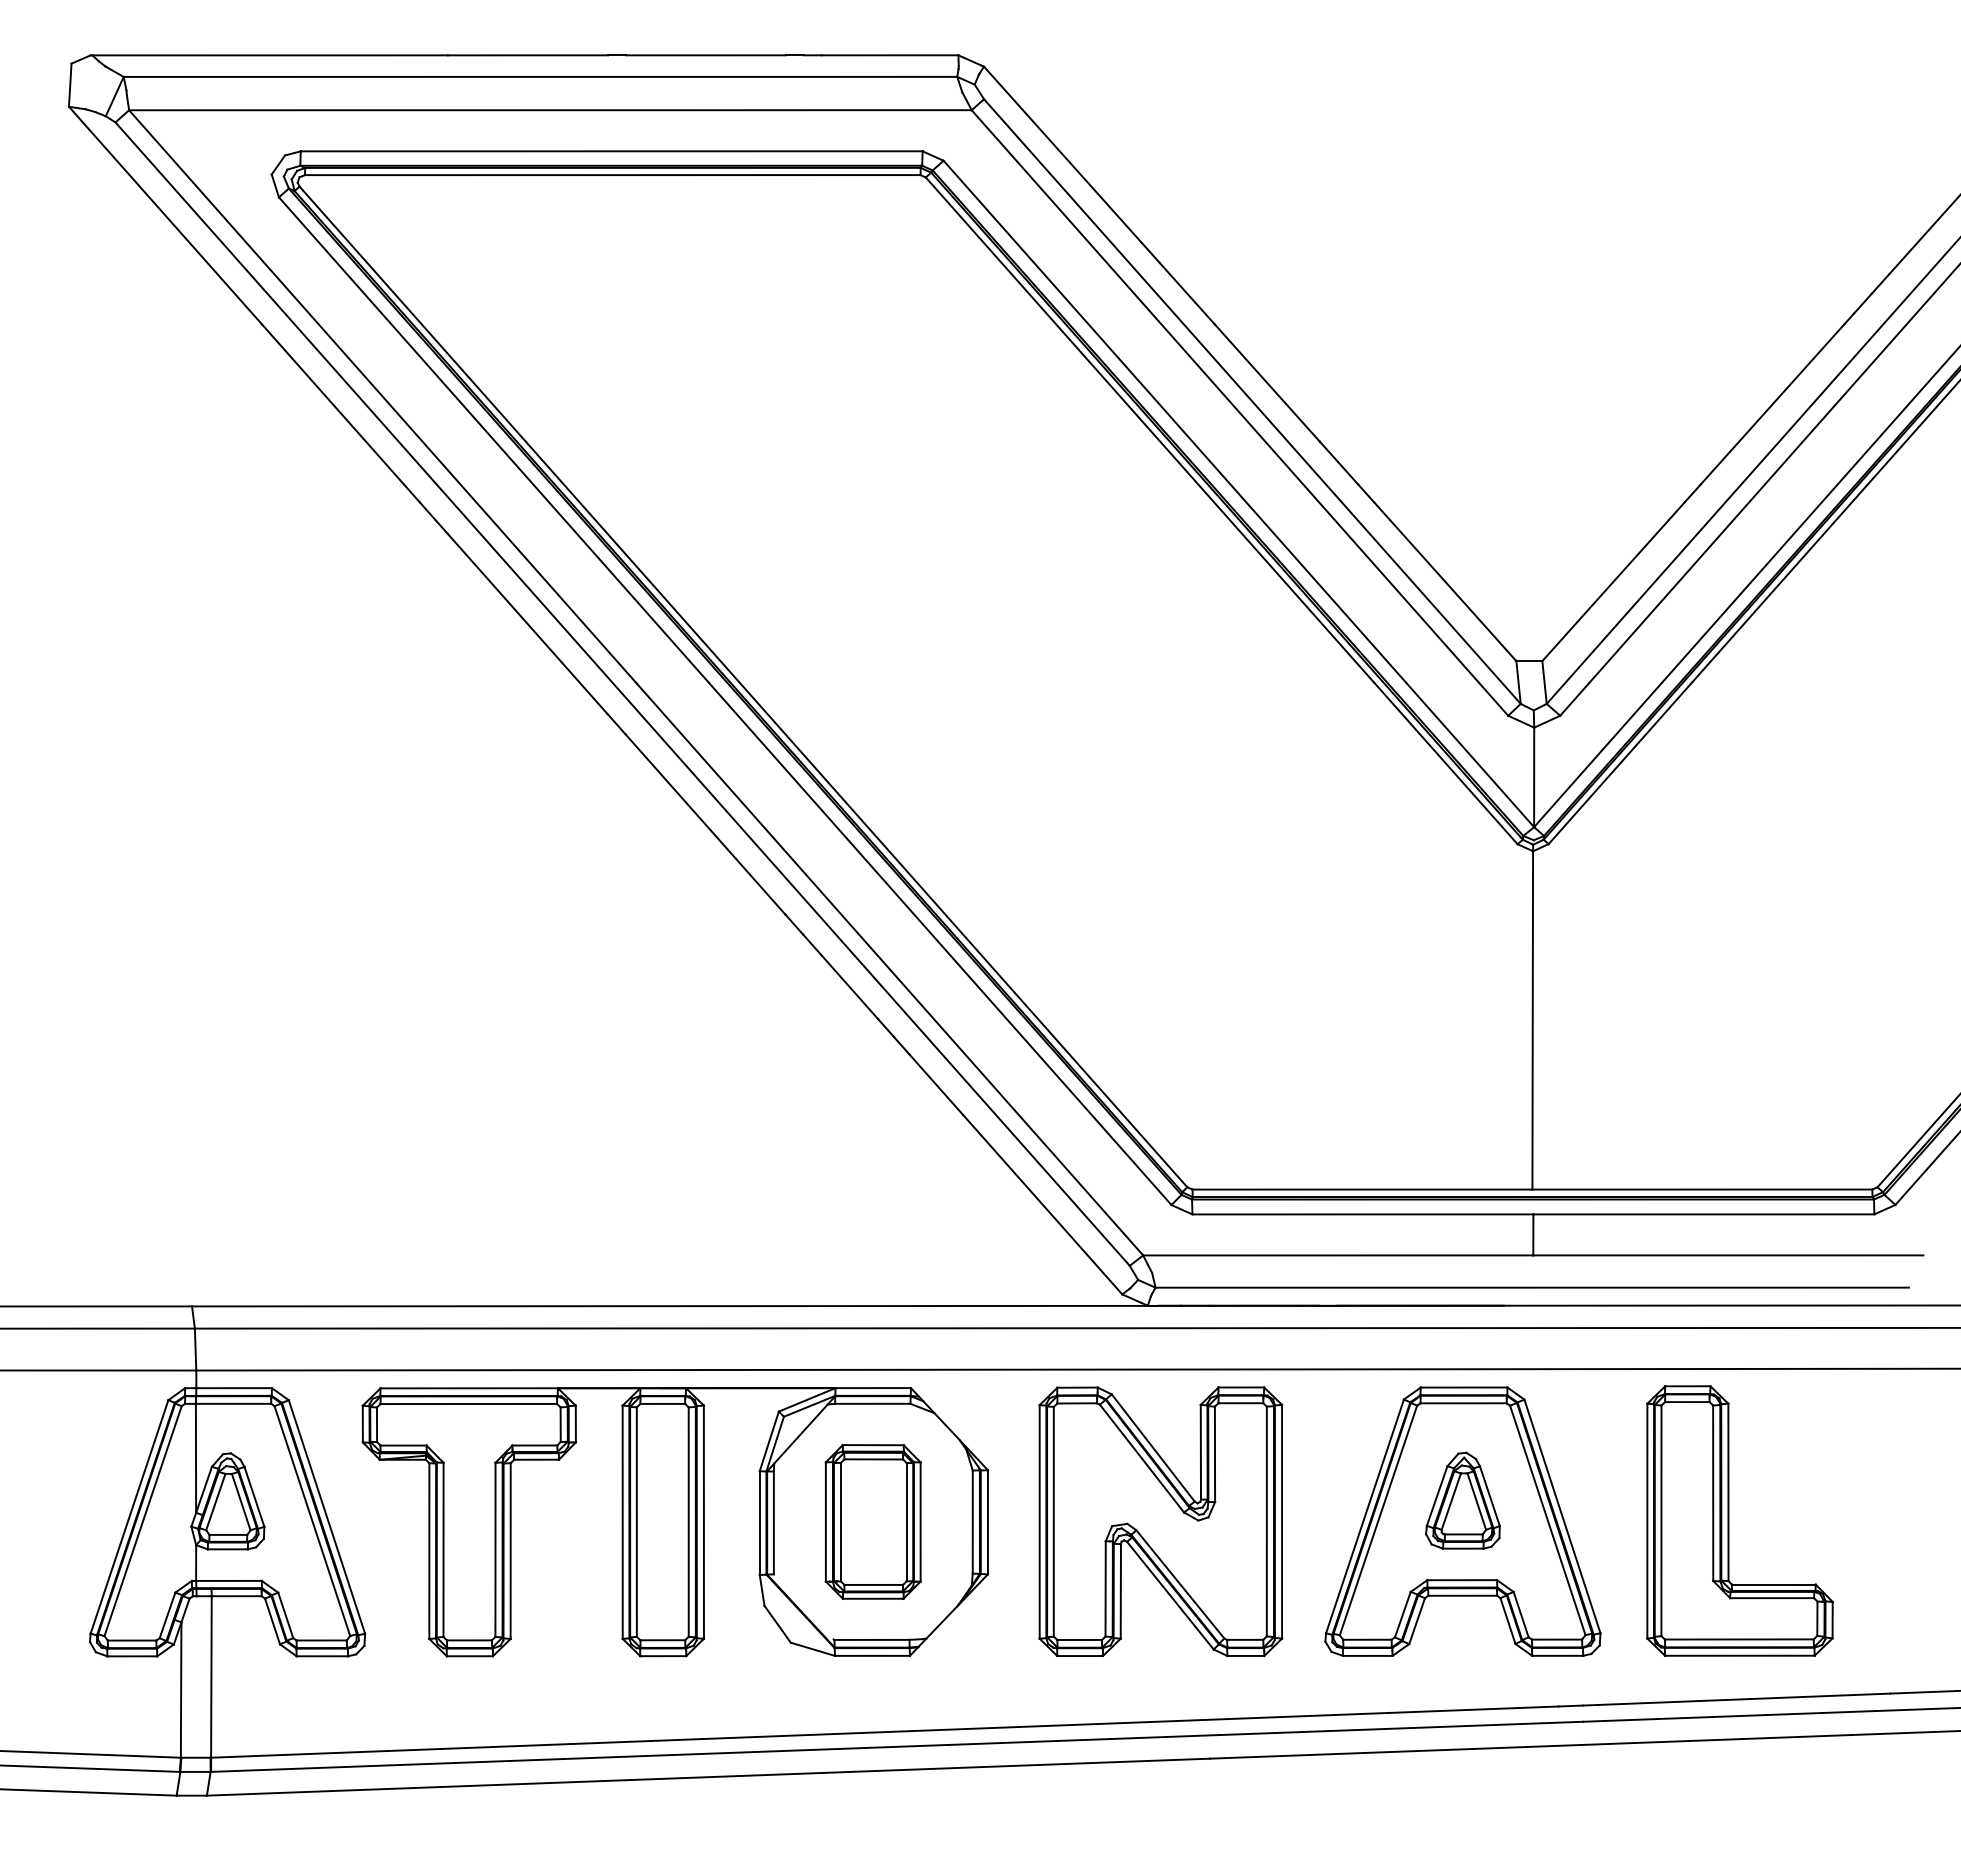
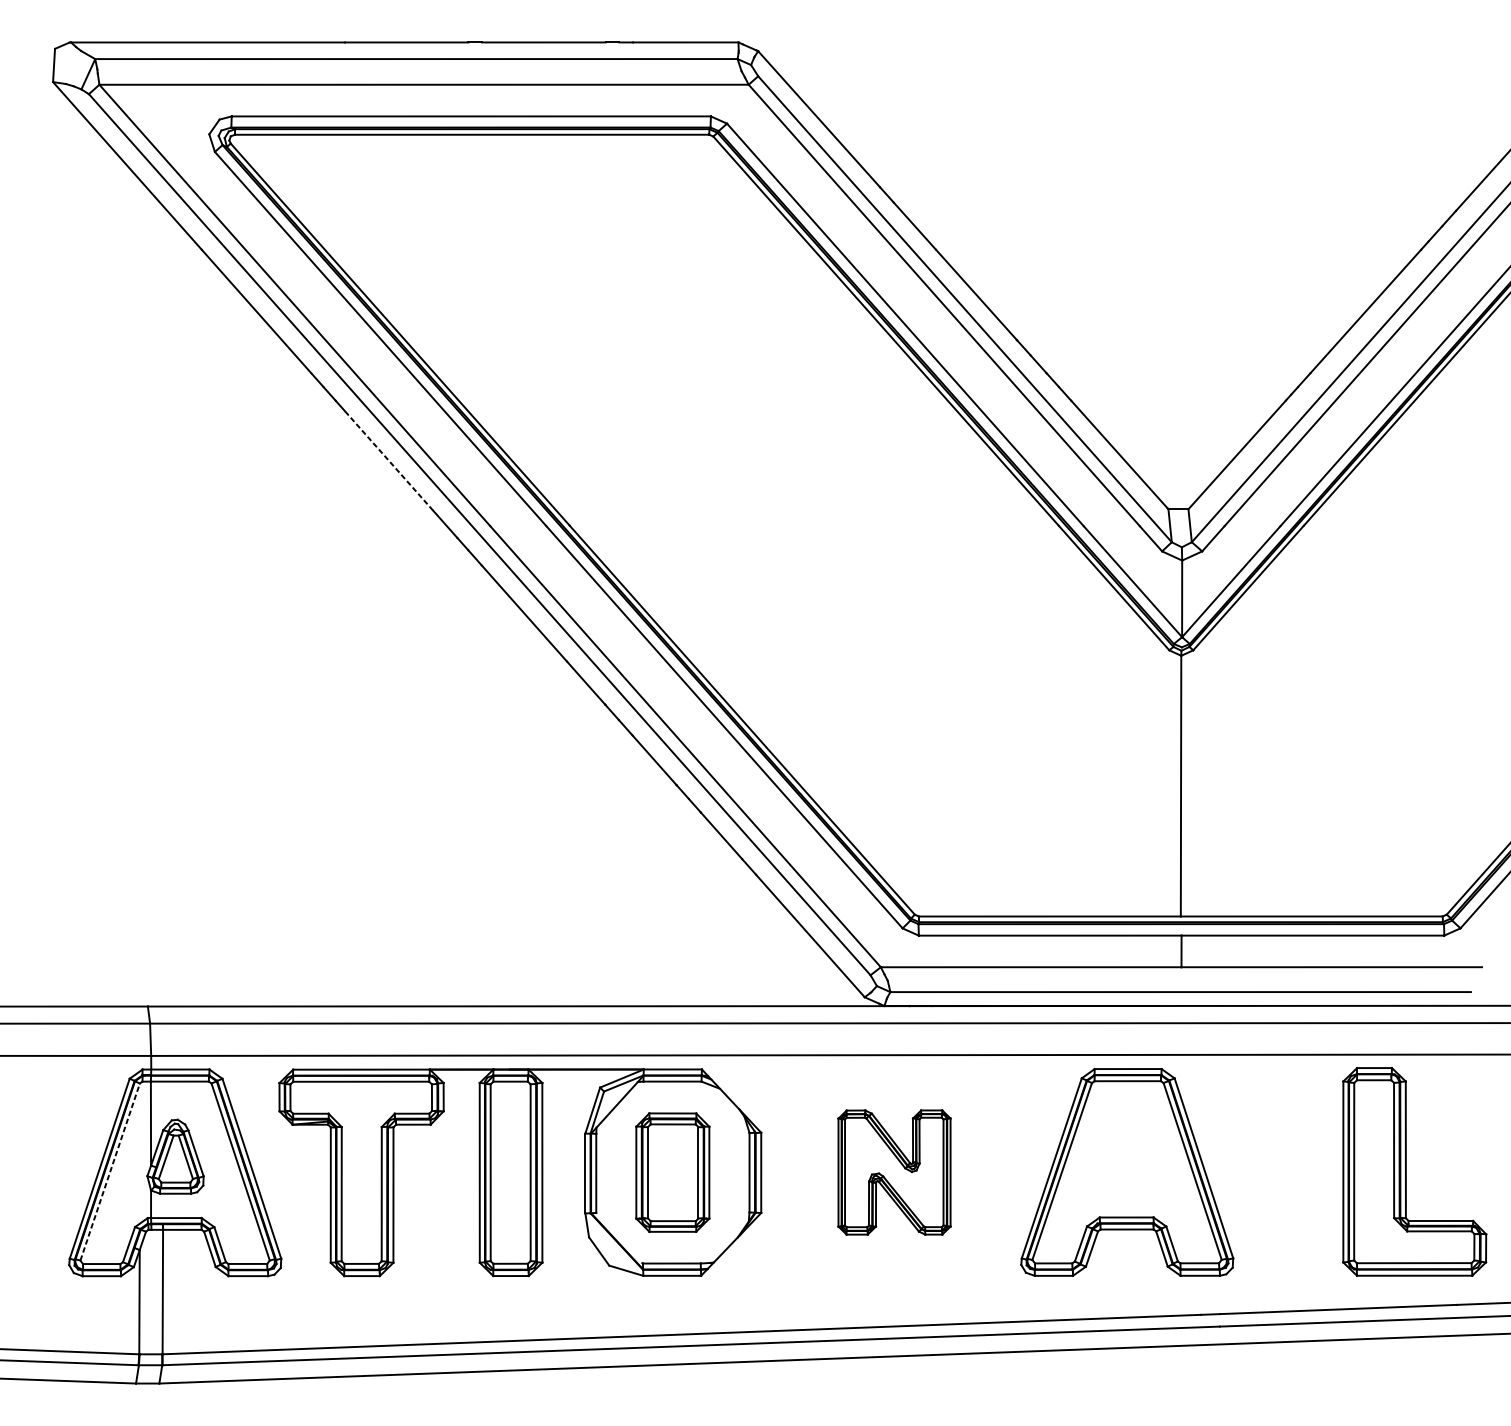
line: (504, 597) -> (388, 460), solid -> dashed
part: (1462, 1500) -> (1126, 1156), removed
line: (143, 1520) -> (110, 1171), solid -> dashed
part: (1729, 1520) -> (1406, 1171), moved
part: (1160, 1521) -> (894, 1172), size x0.6

